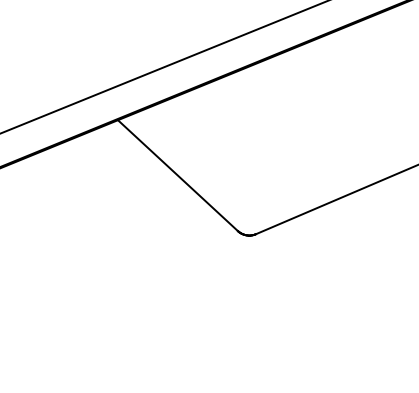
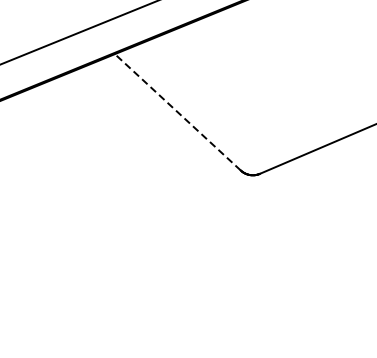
line: (177, 175) -> (177, 112), solid -> dashed

